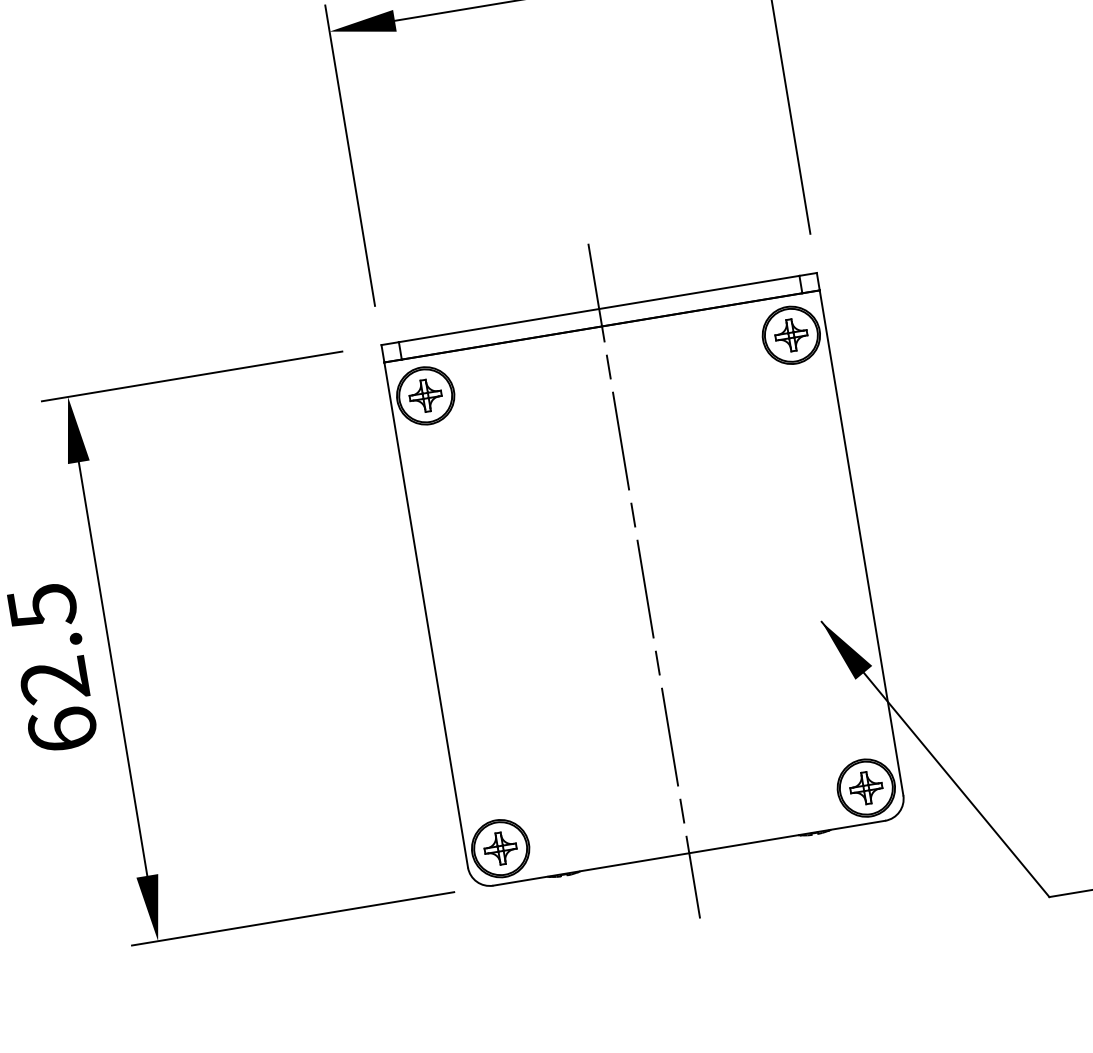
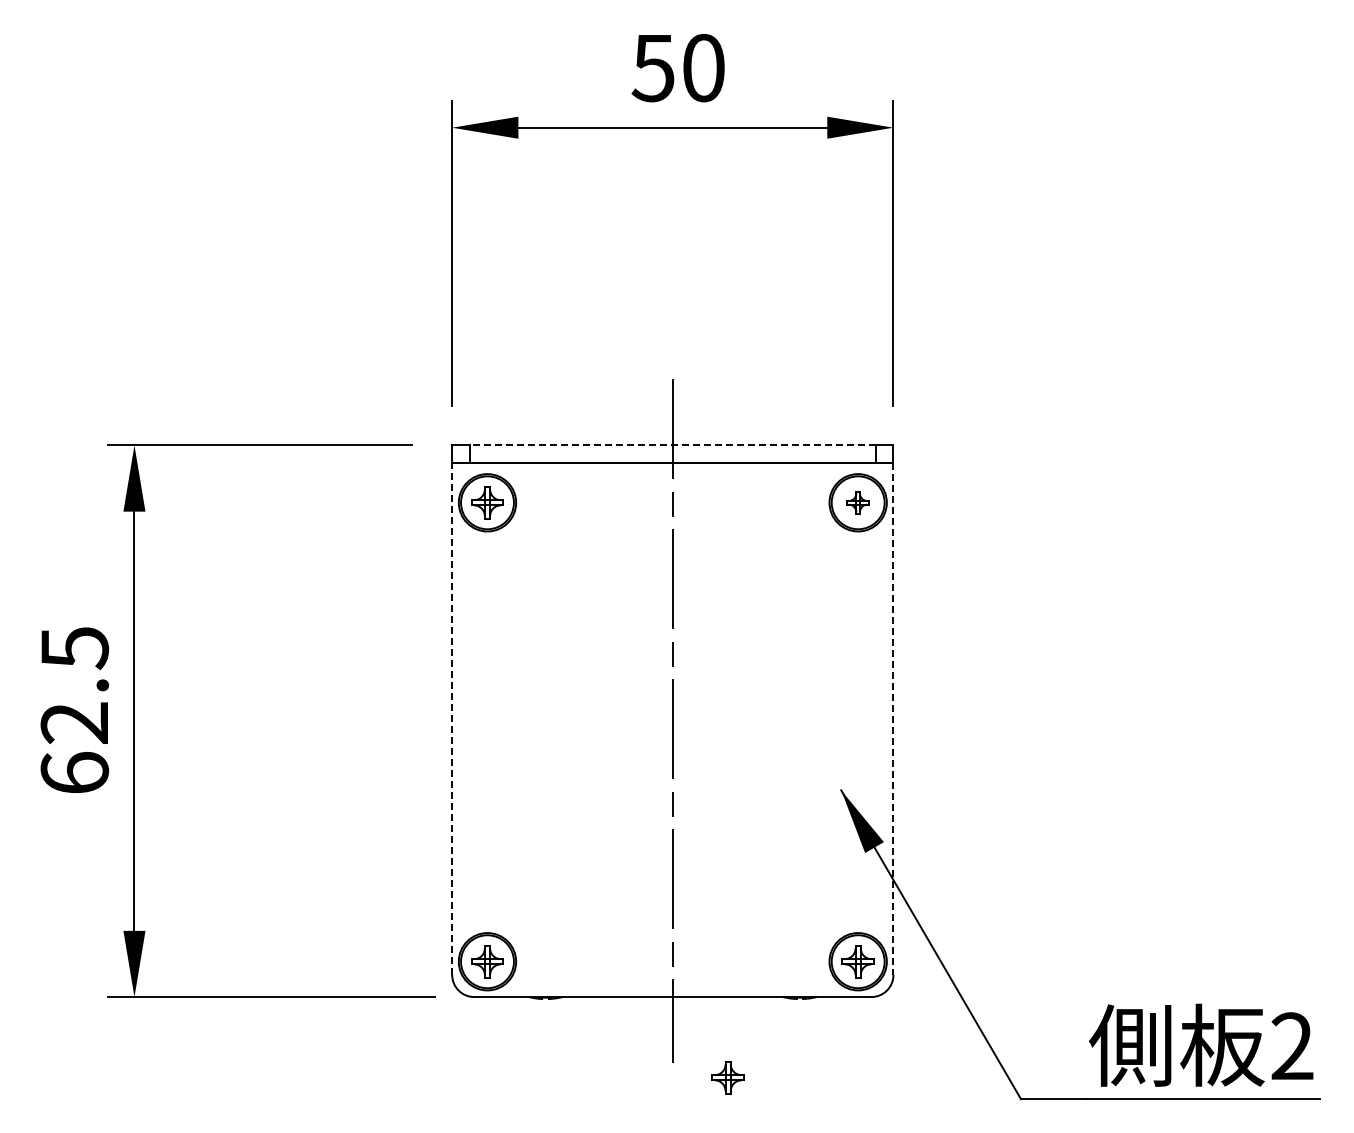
line: (598, 309) -> (672, 445), solid -> dashed
part: (790, 335) -> (857, 502), size x0.7
line: (861, 543) -> (893, 719), solid -> dashed
line: (426, 615) -> (452, 719), solid -> dashed
part: (756, 923) -> (727, 1077), added

